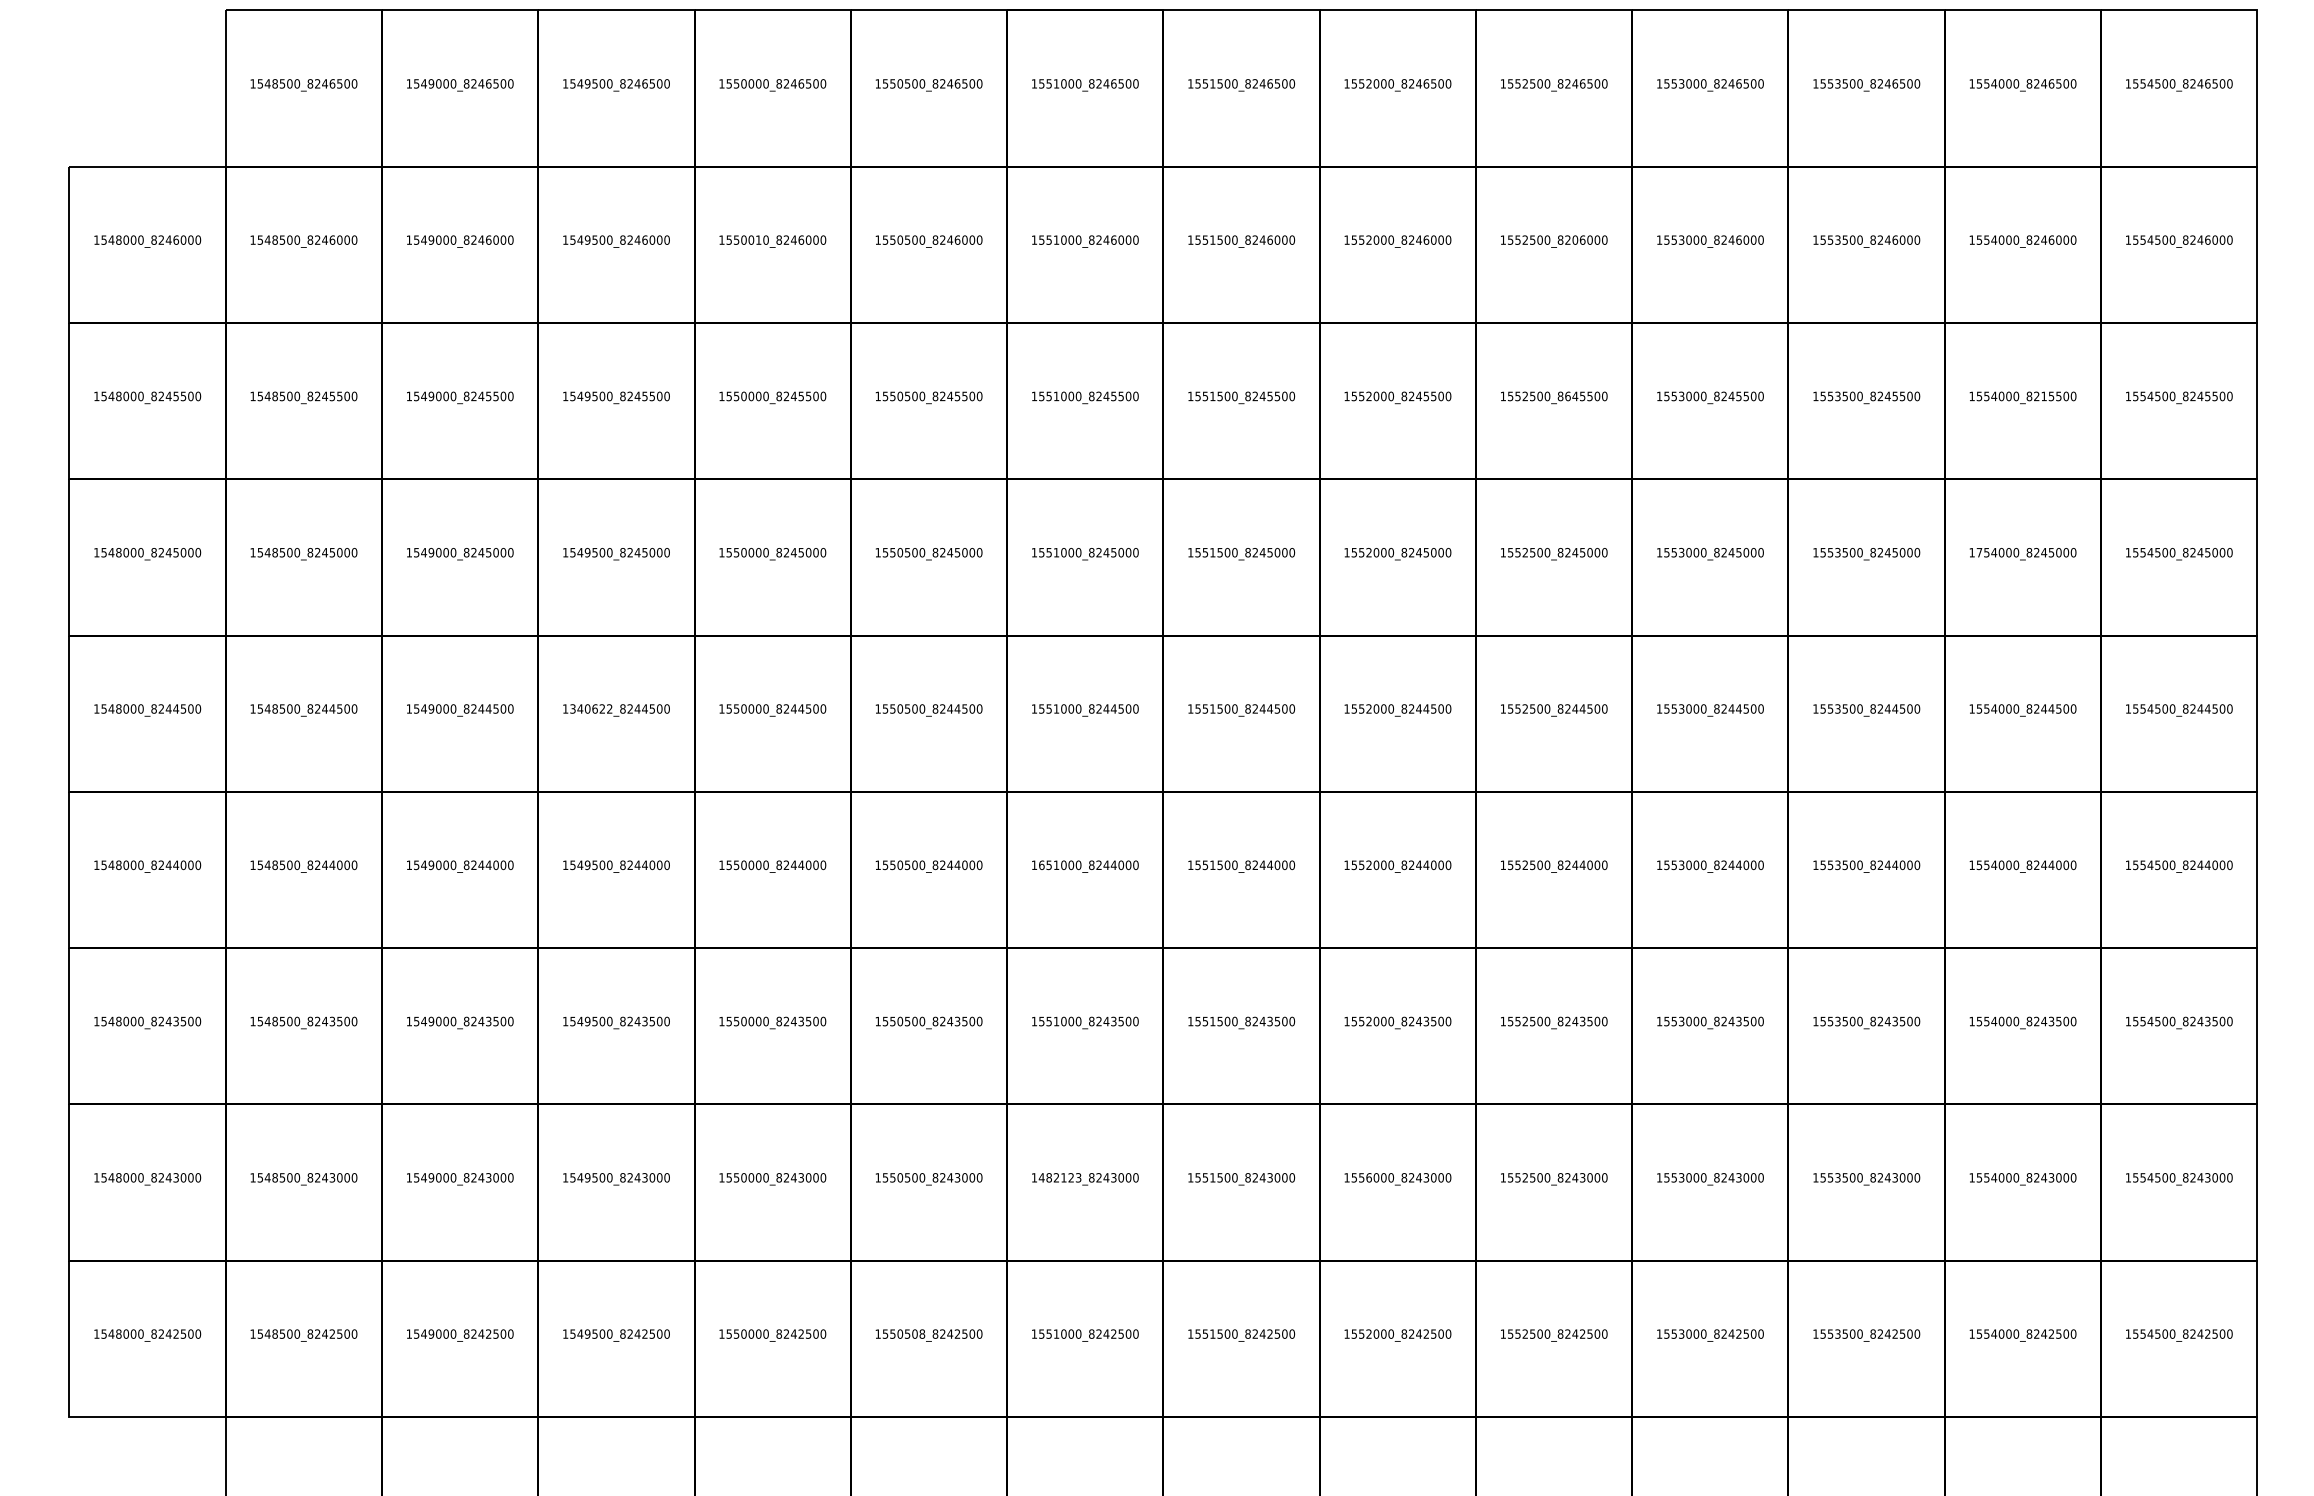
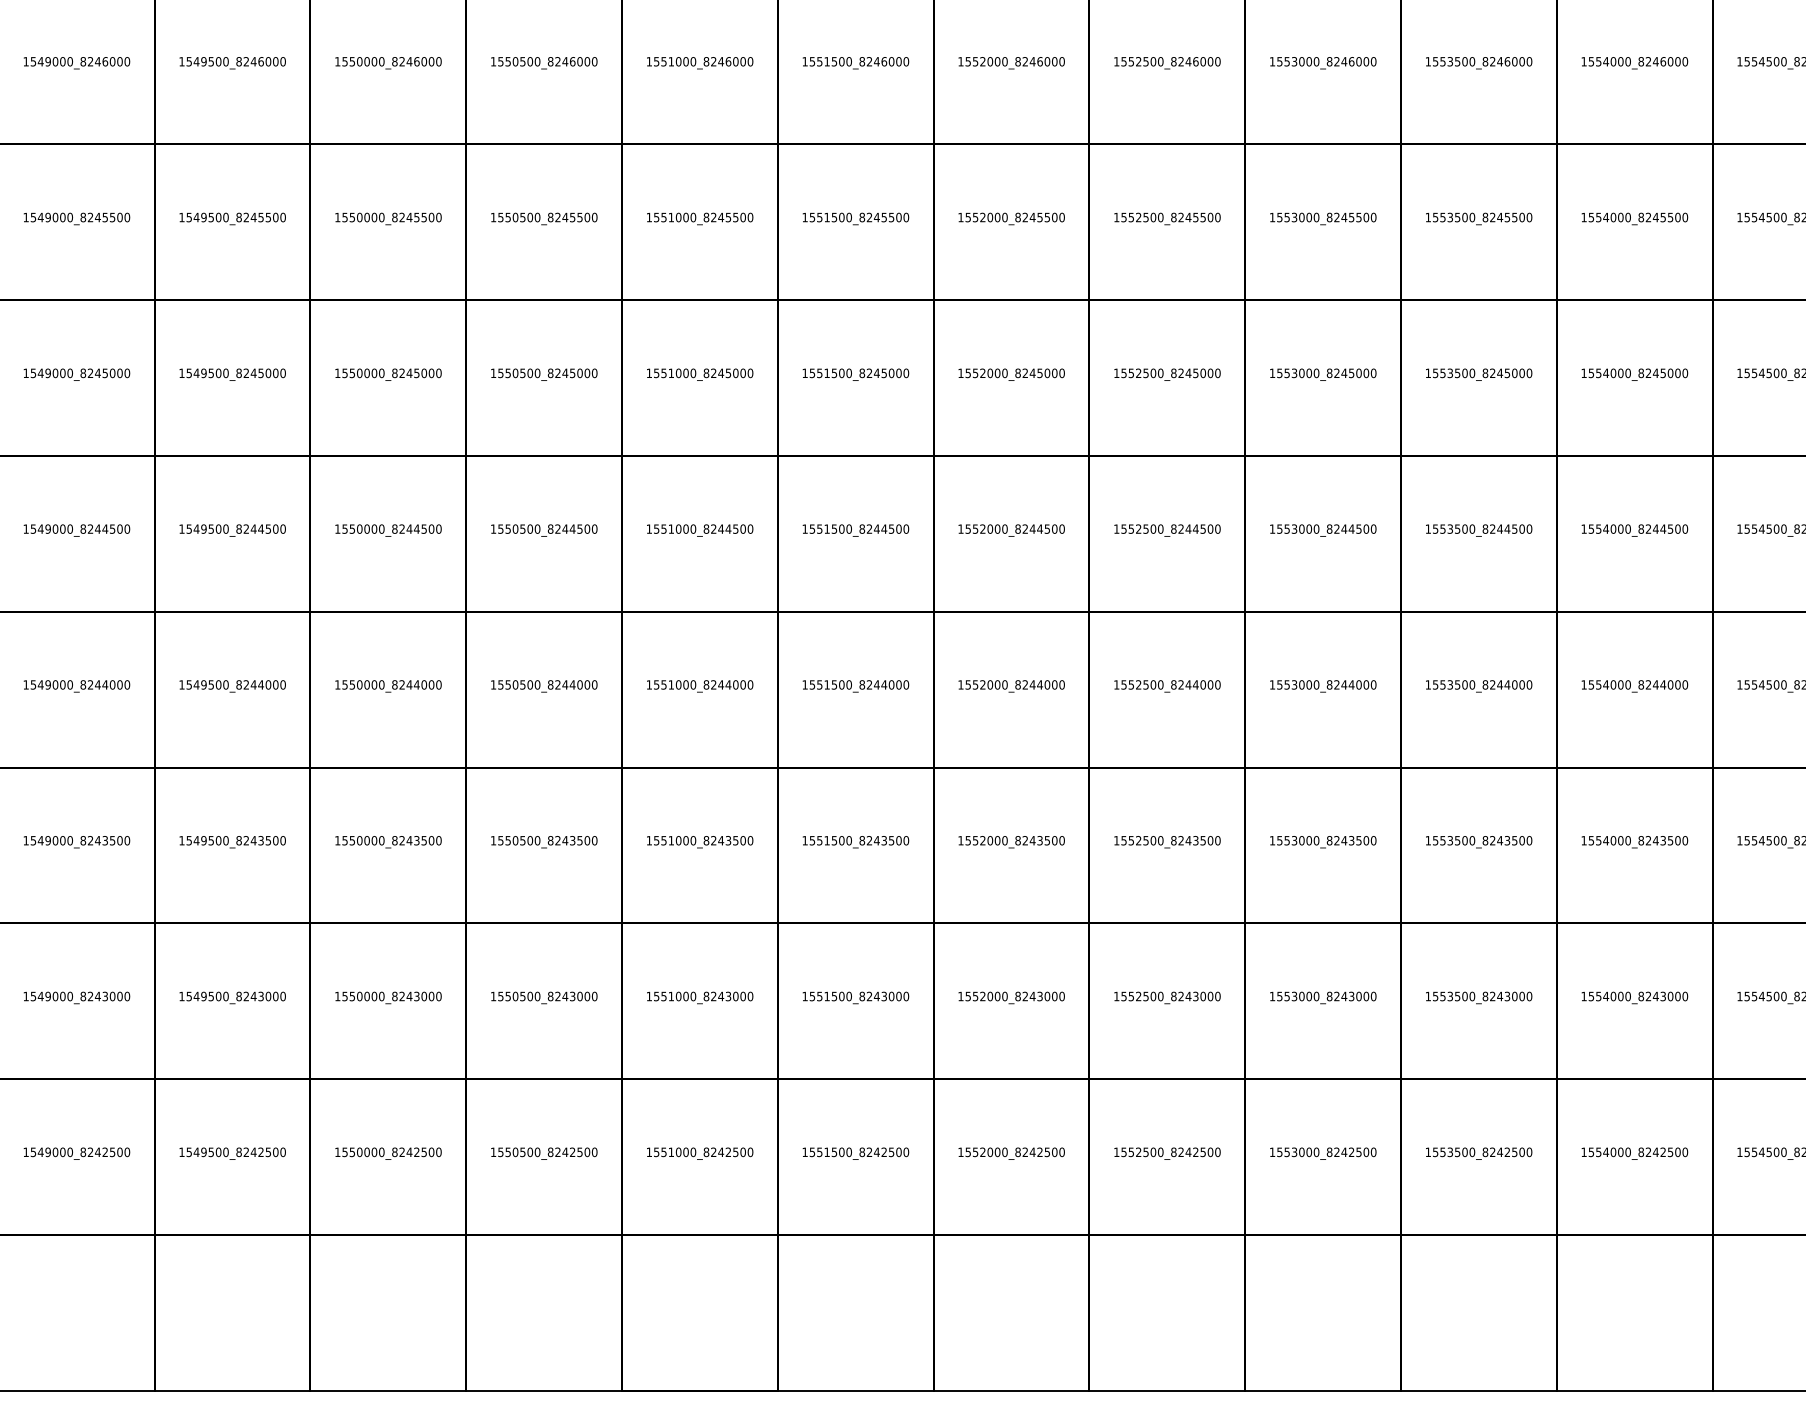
text: (758, 239) -> (374, 61), 1550010_8246000 -> 1550000_8246000
text: (1575, 239) -> (1188, 61), 1552500_8206000 -> 1552500_8246000
text: (1567, 396) -> (1180, 217), 1552500_8645500 -> 1552500_8245500
text: (2044, 396) -> (1656, 217), 1554000_8215500 -> 1554000_8245500
text: (1979, 552) -> (1591, 373), 1754000_8245000 -> 1554000_8245000
text: (591, 708) -> (207, 528), 1340622_8244500 -> 1549500_8244500
text: (1041, 864) -> (656, 684), 1651000_8244000 -> 1551000_8244000
text: (1059, 1177) -> (674, 996), 1482123_8243000 -> 1551000_8243000
text: (1368, 1177) -> (982, 996), 1556000_8243000 -> 1552000_8243000
text: (922, 1333) -> (537, 1151), 1550508_8242500 -> 1550500_8242500

